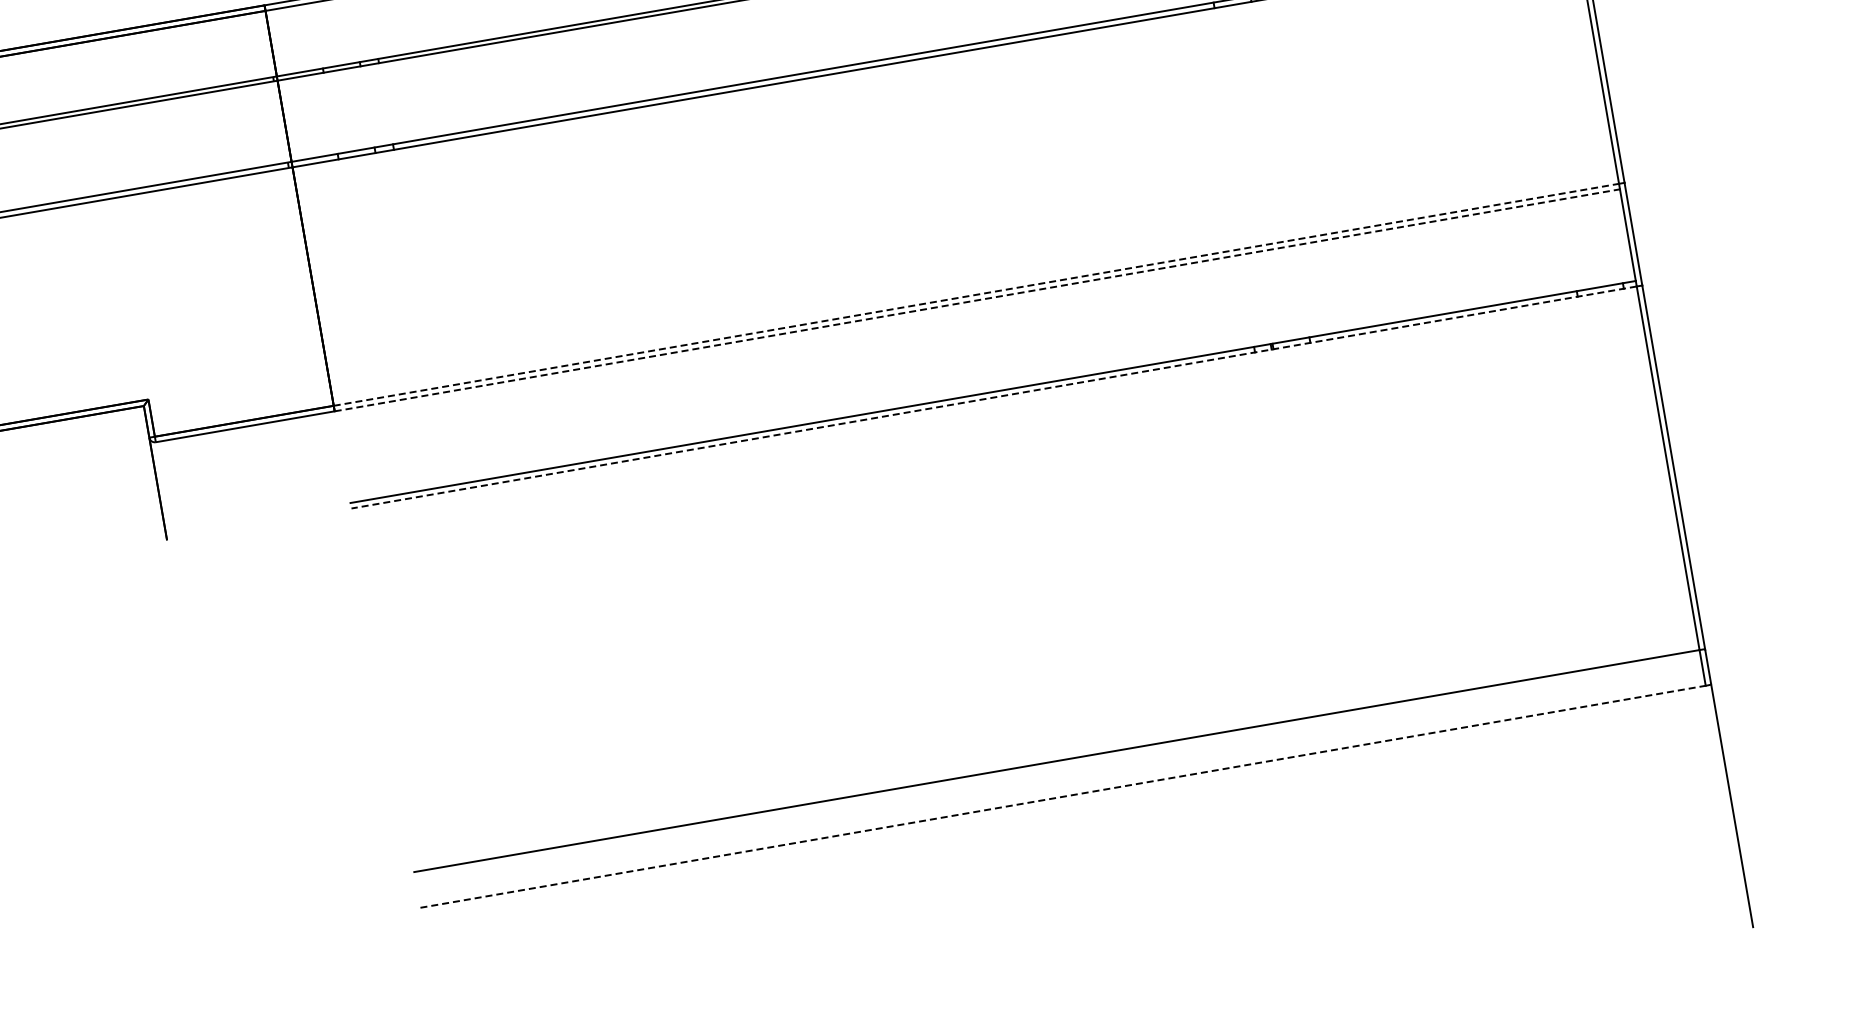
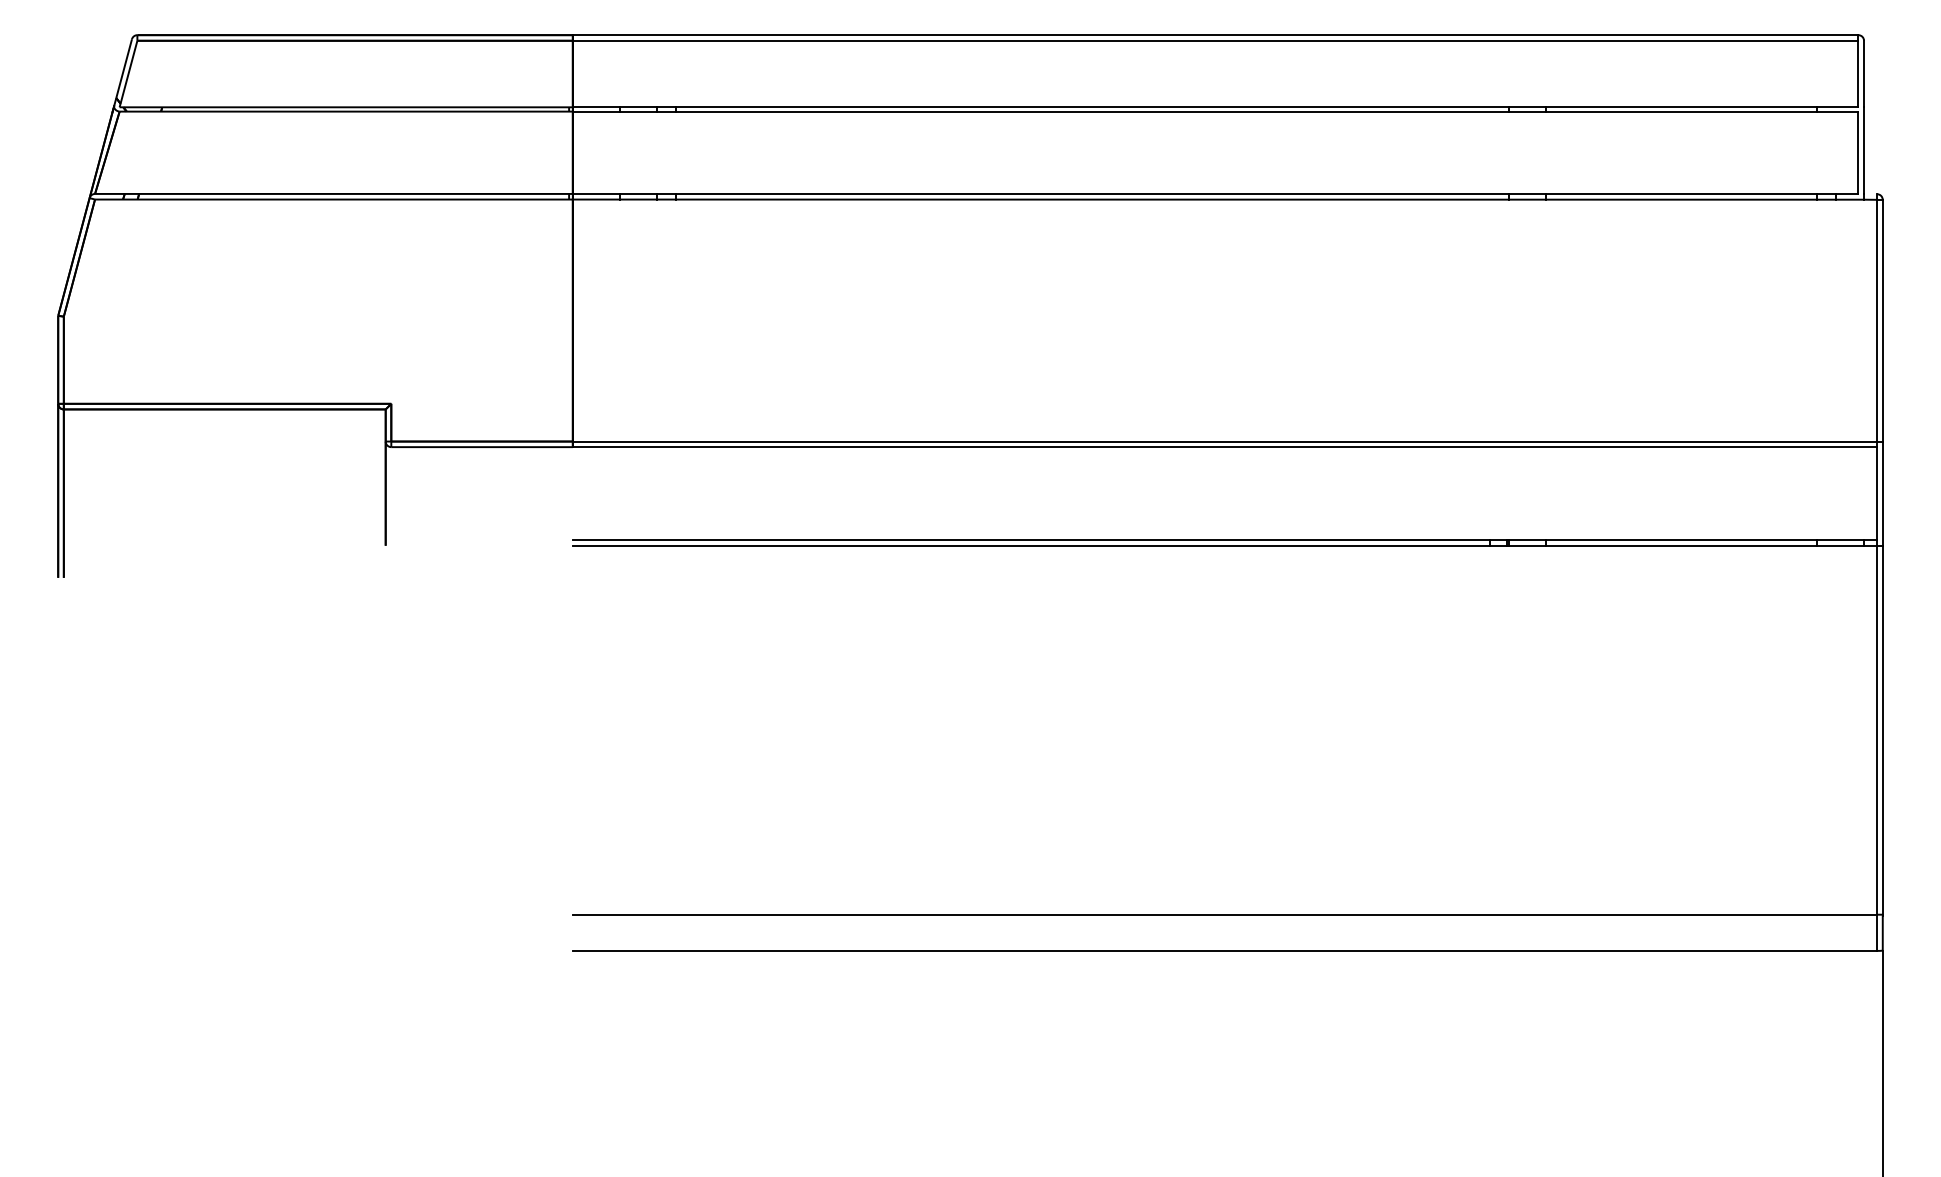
line: (976, 294) -> (1225, 441), dashed -> solid
line: (977, 300) -> (1225, 447), dashed -> solid
line: (993, 397) -> (1224, 545), dashed -> solid
line: (1063, 796) -> (1225, 950), dashed -> solid

